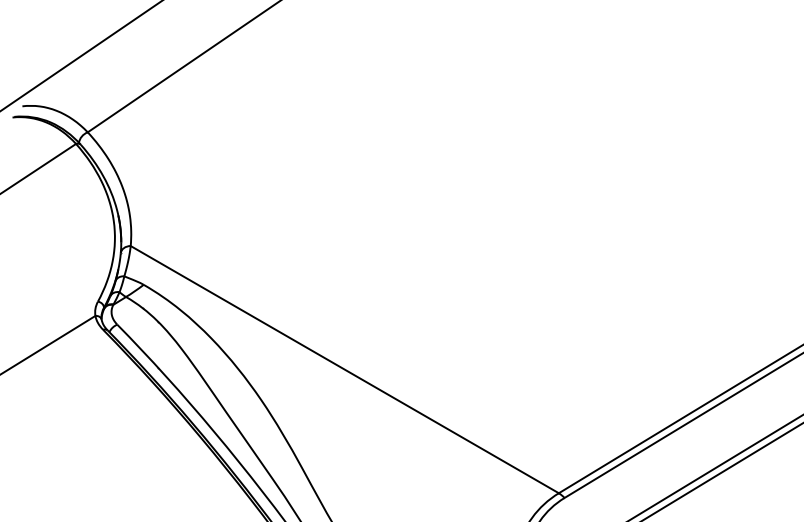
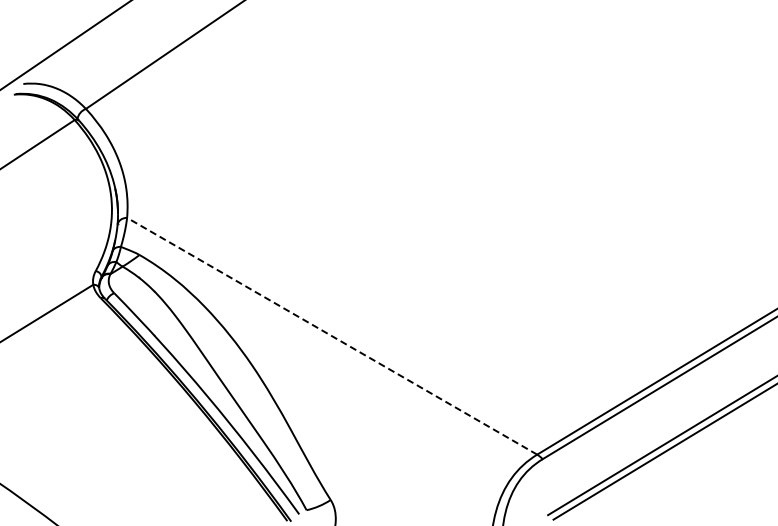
line: (345, 369) -> (332, 336), solid -> dashed

